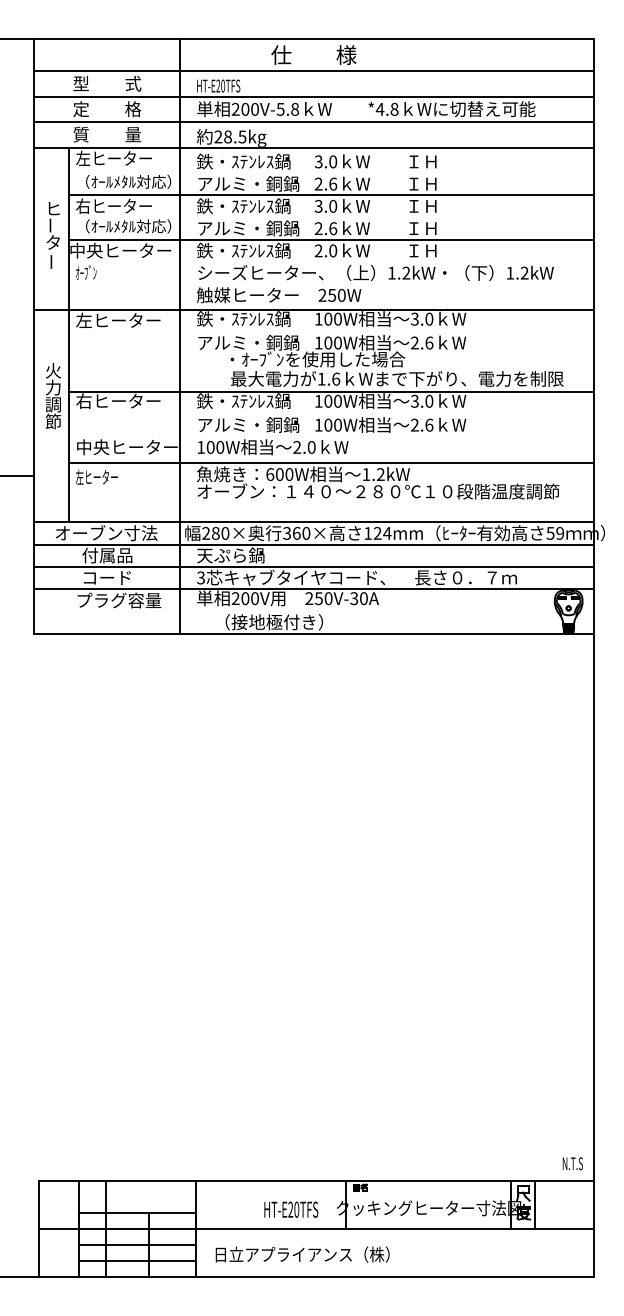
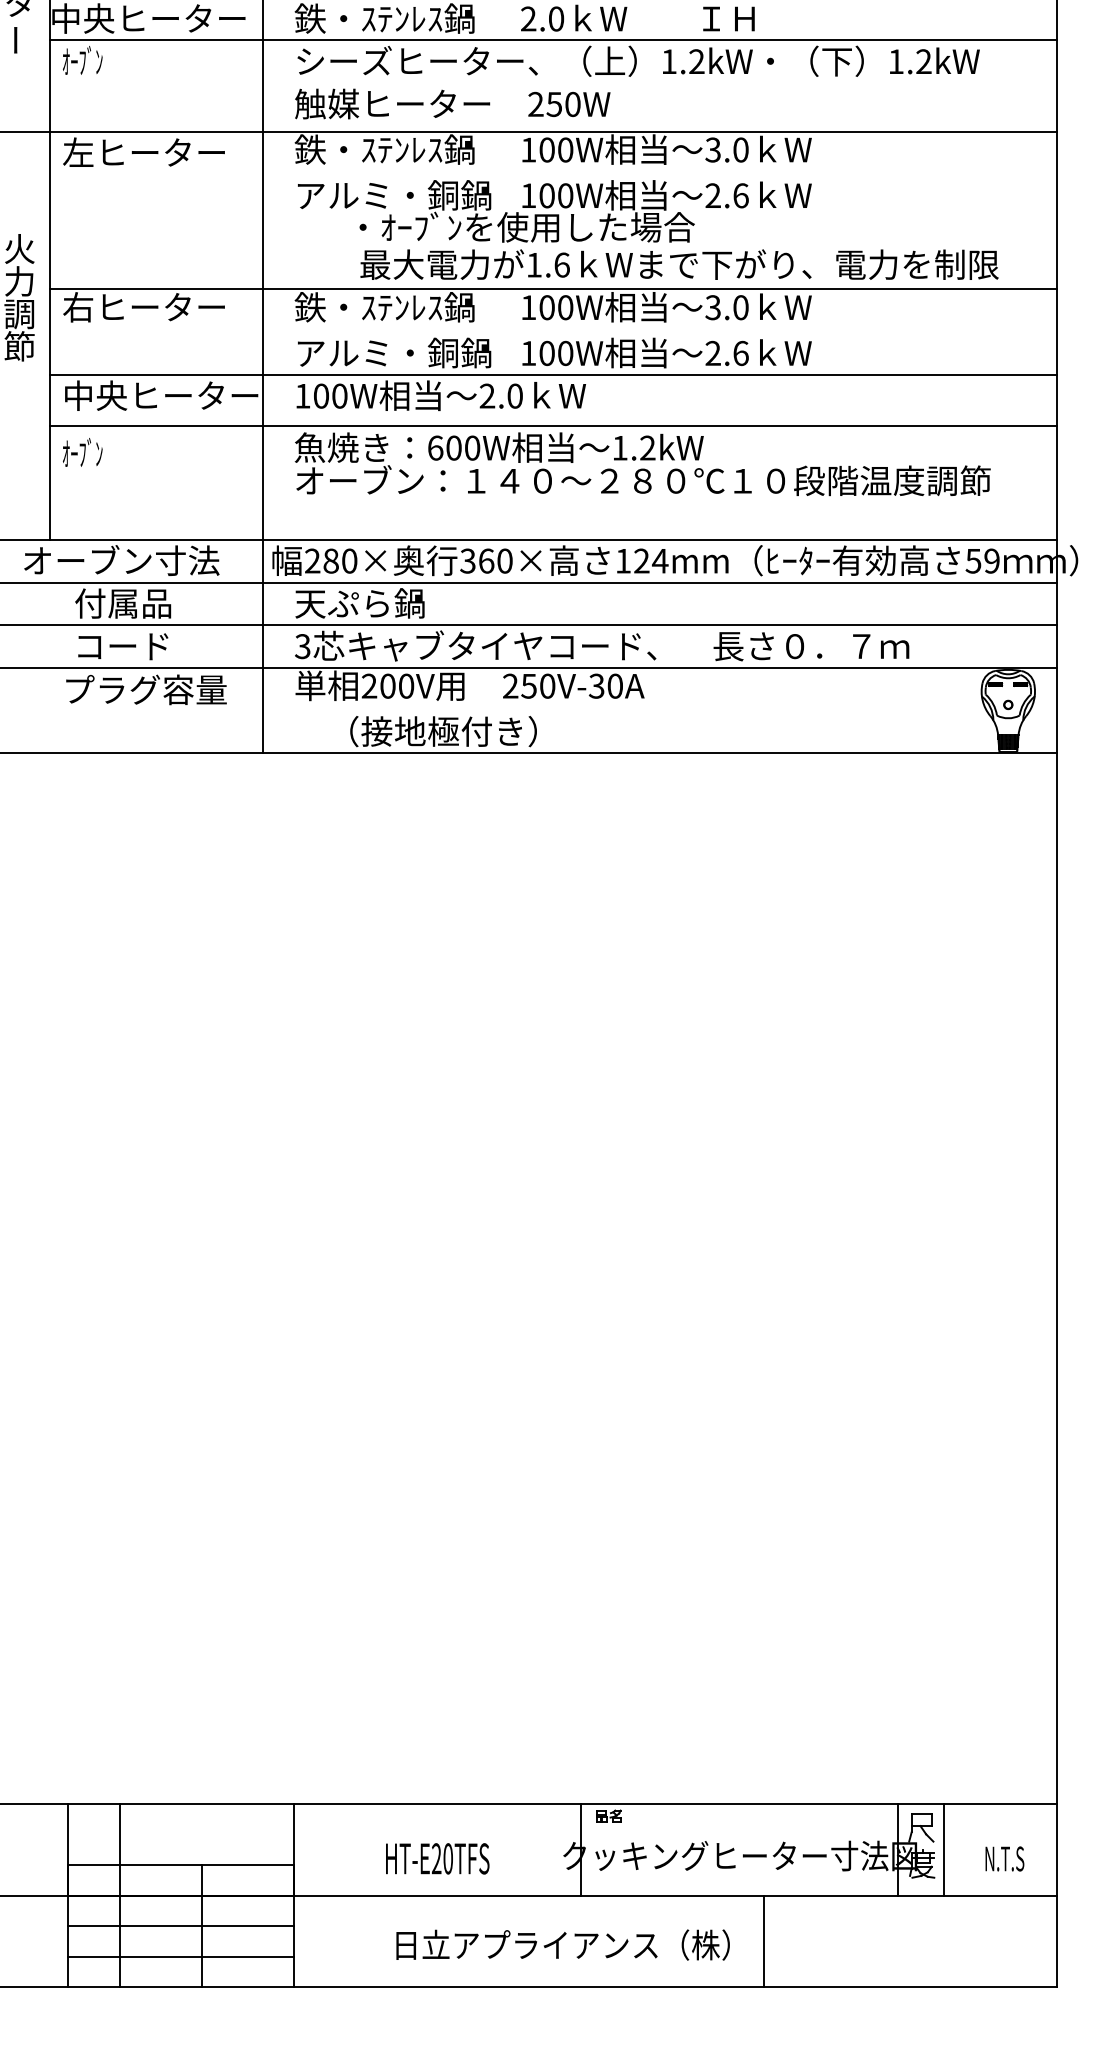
line: (331, 262) -> (553, 41), added
line: (331, 436) -> (553, 375), added
text: (96, 476) -> (102, 451), 左ヒーター -> ｵｰﾌﾞﾝ
text: (572, 1163) -> (1004, 1858), moved
text: (291, 1209) -> (438, 1858), moved
line: (441, 1252) -> (764, 1940), added
text: (302, 1254) -> (562, 1944), moved

